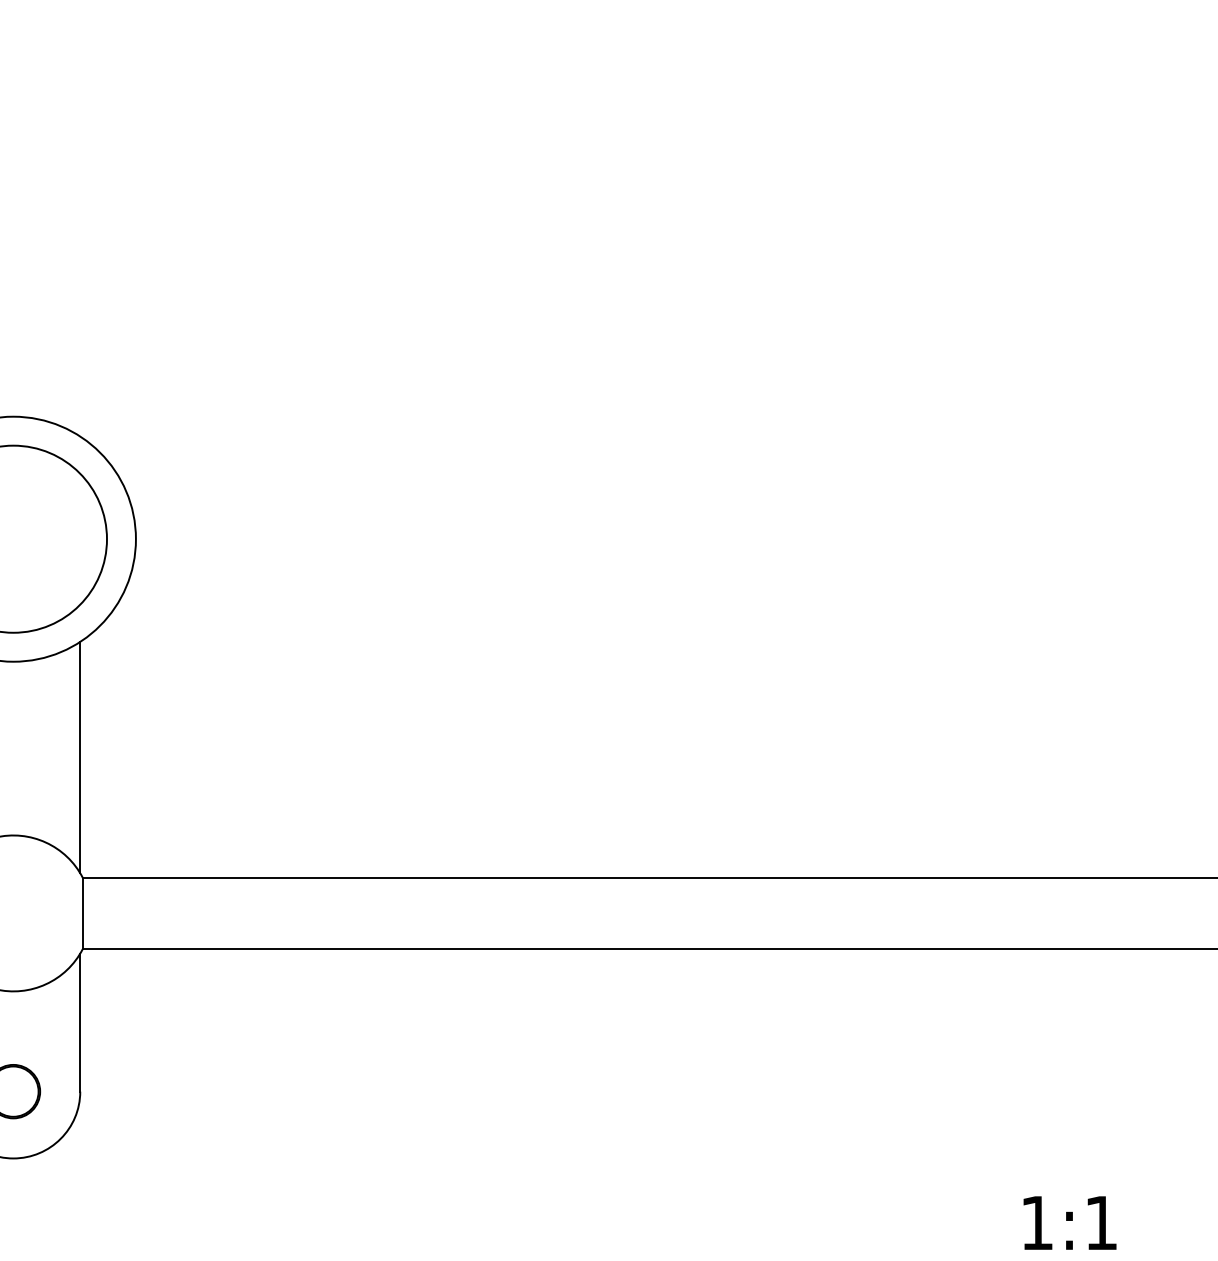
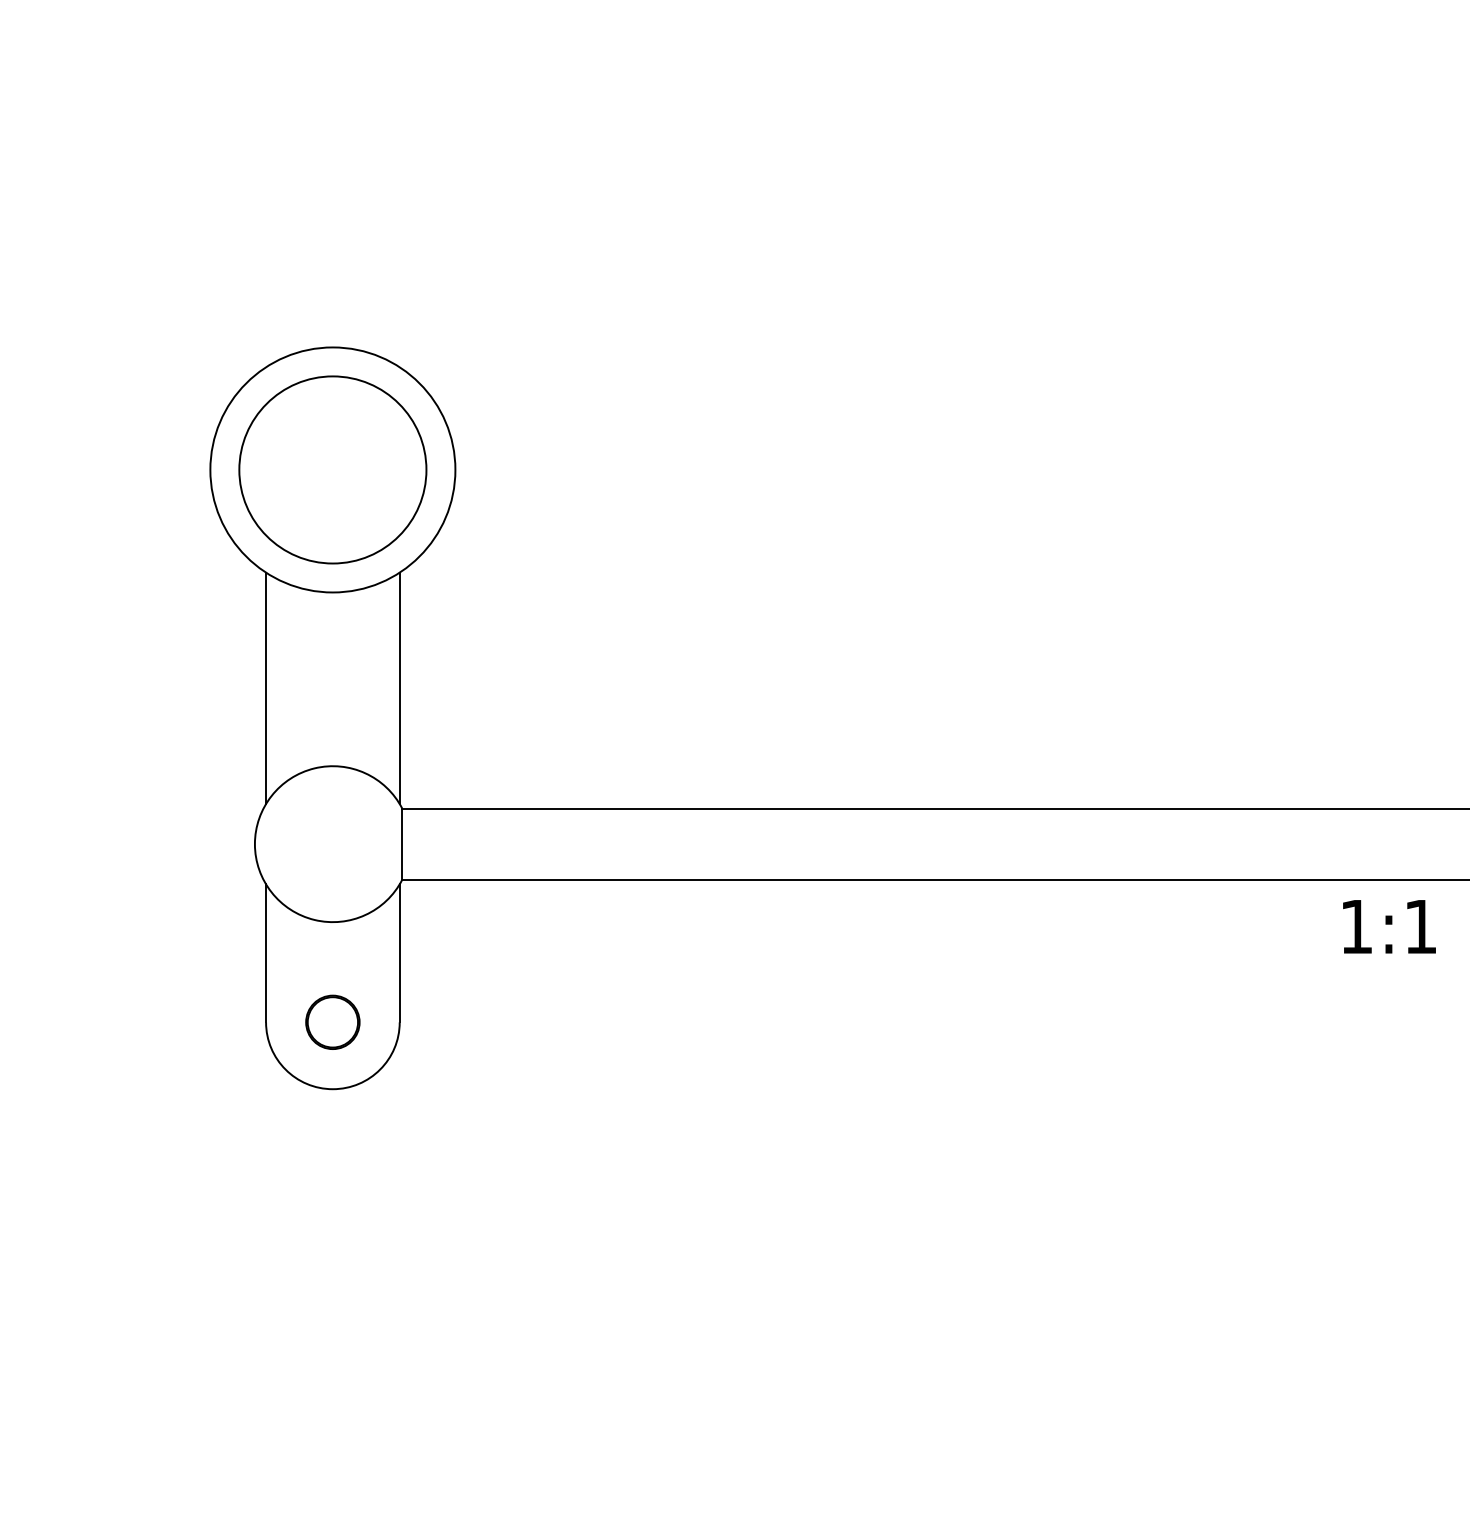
text: (1070, 1222) -> (1389, 926), moved

